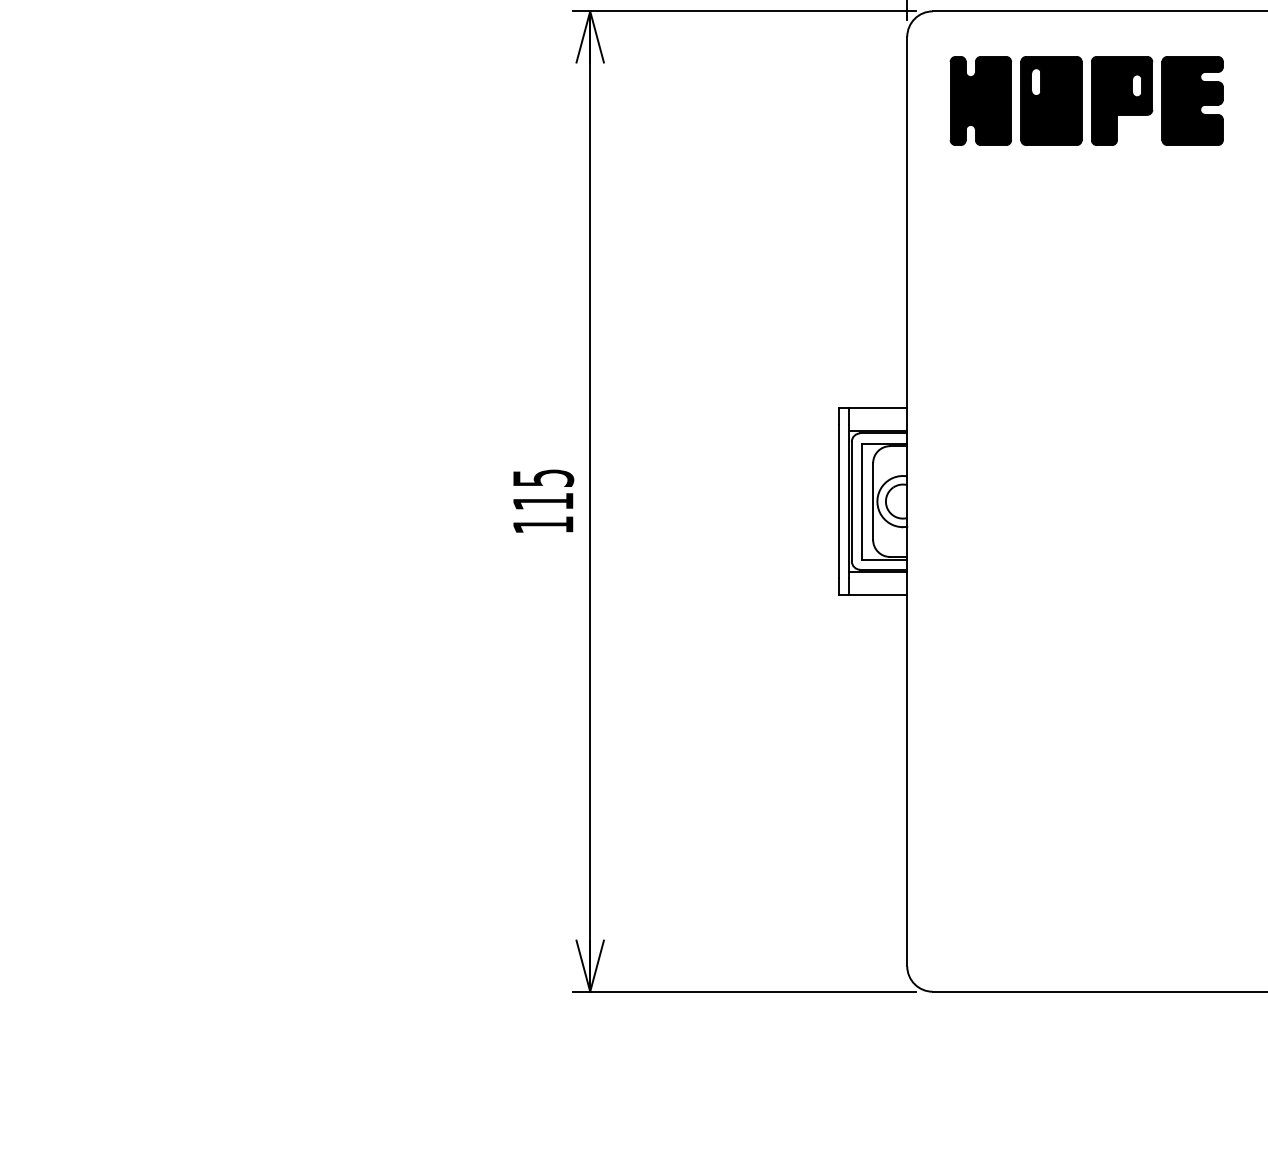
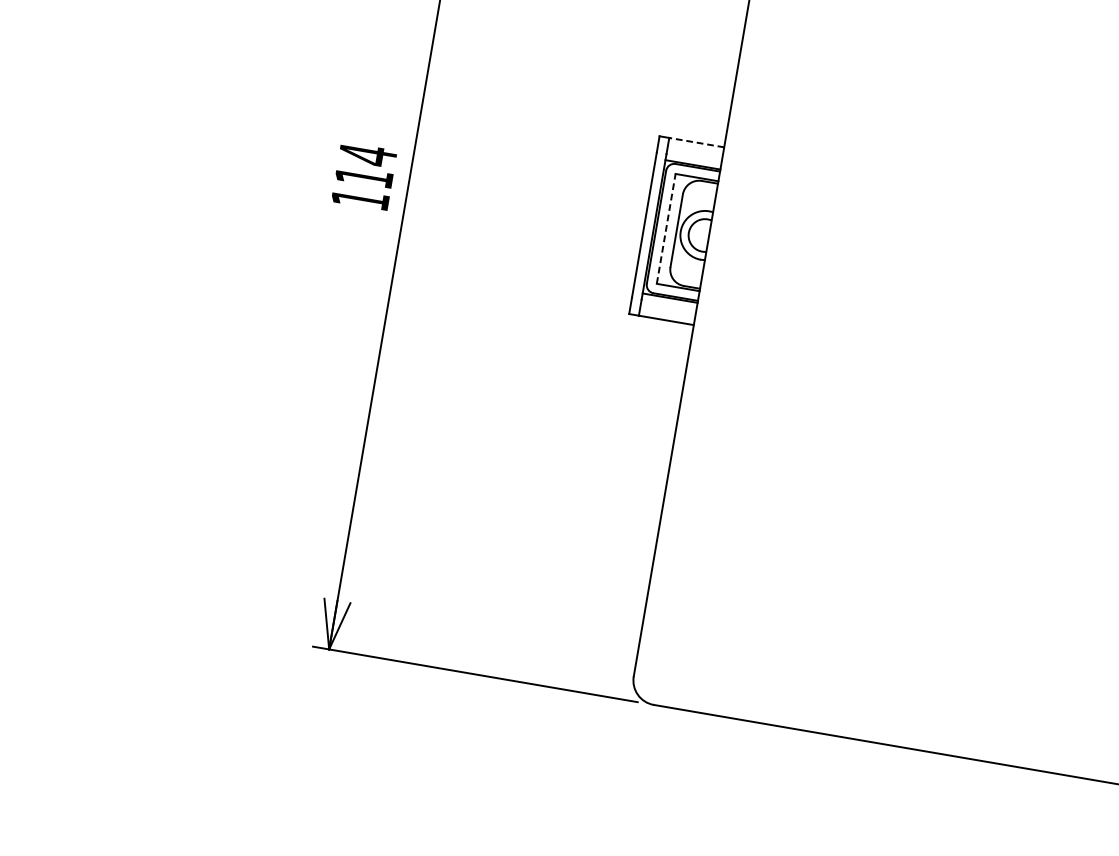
line: (878, 407) -> (697, 142), solid -> dashed
text: (543, 477) -> (368, 154), 115 -> 114
line: (862, 501) -> (666, 228), solid -> dashed

